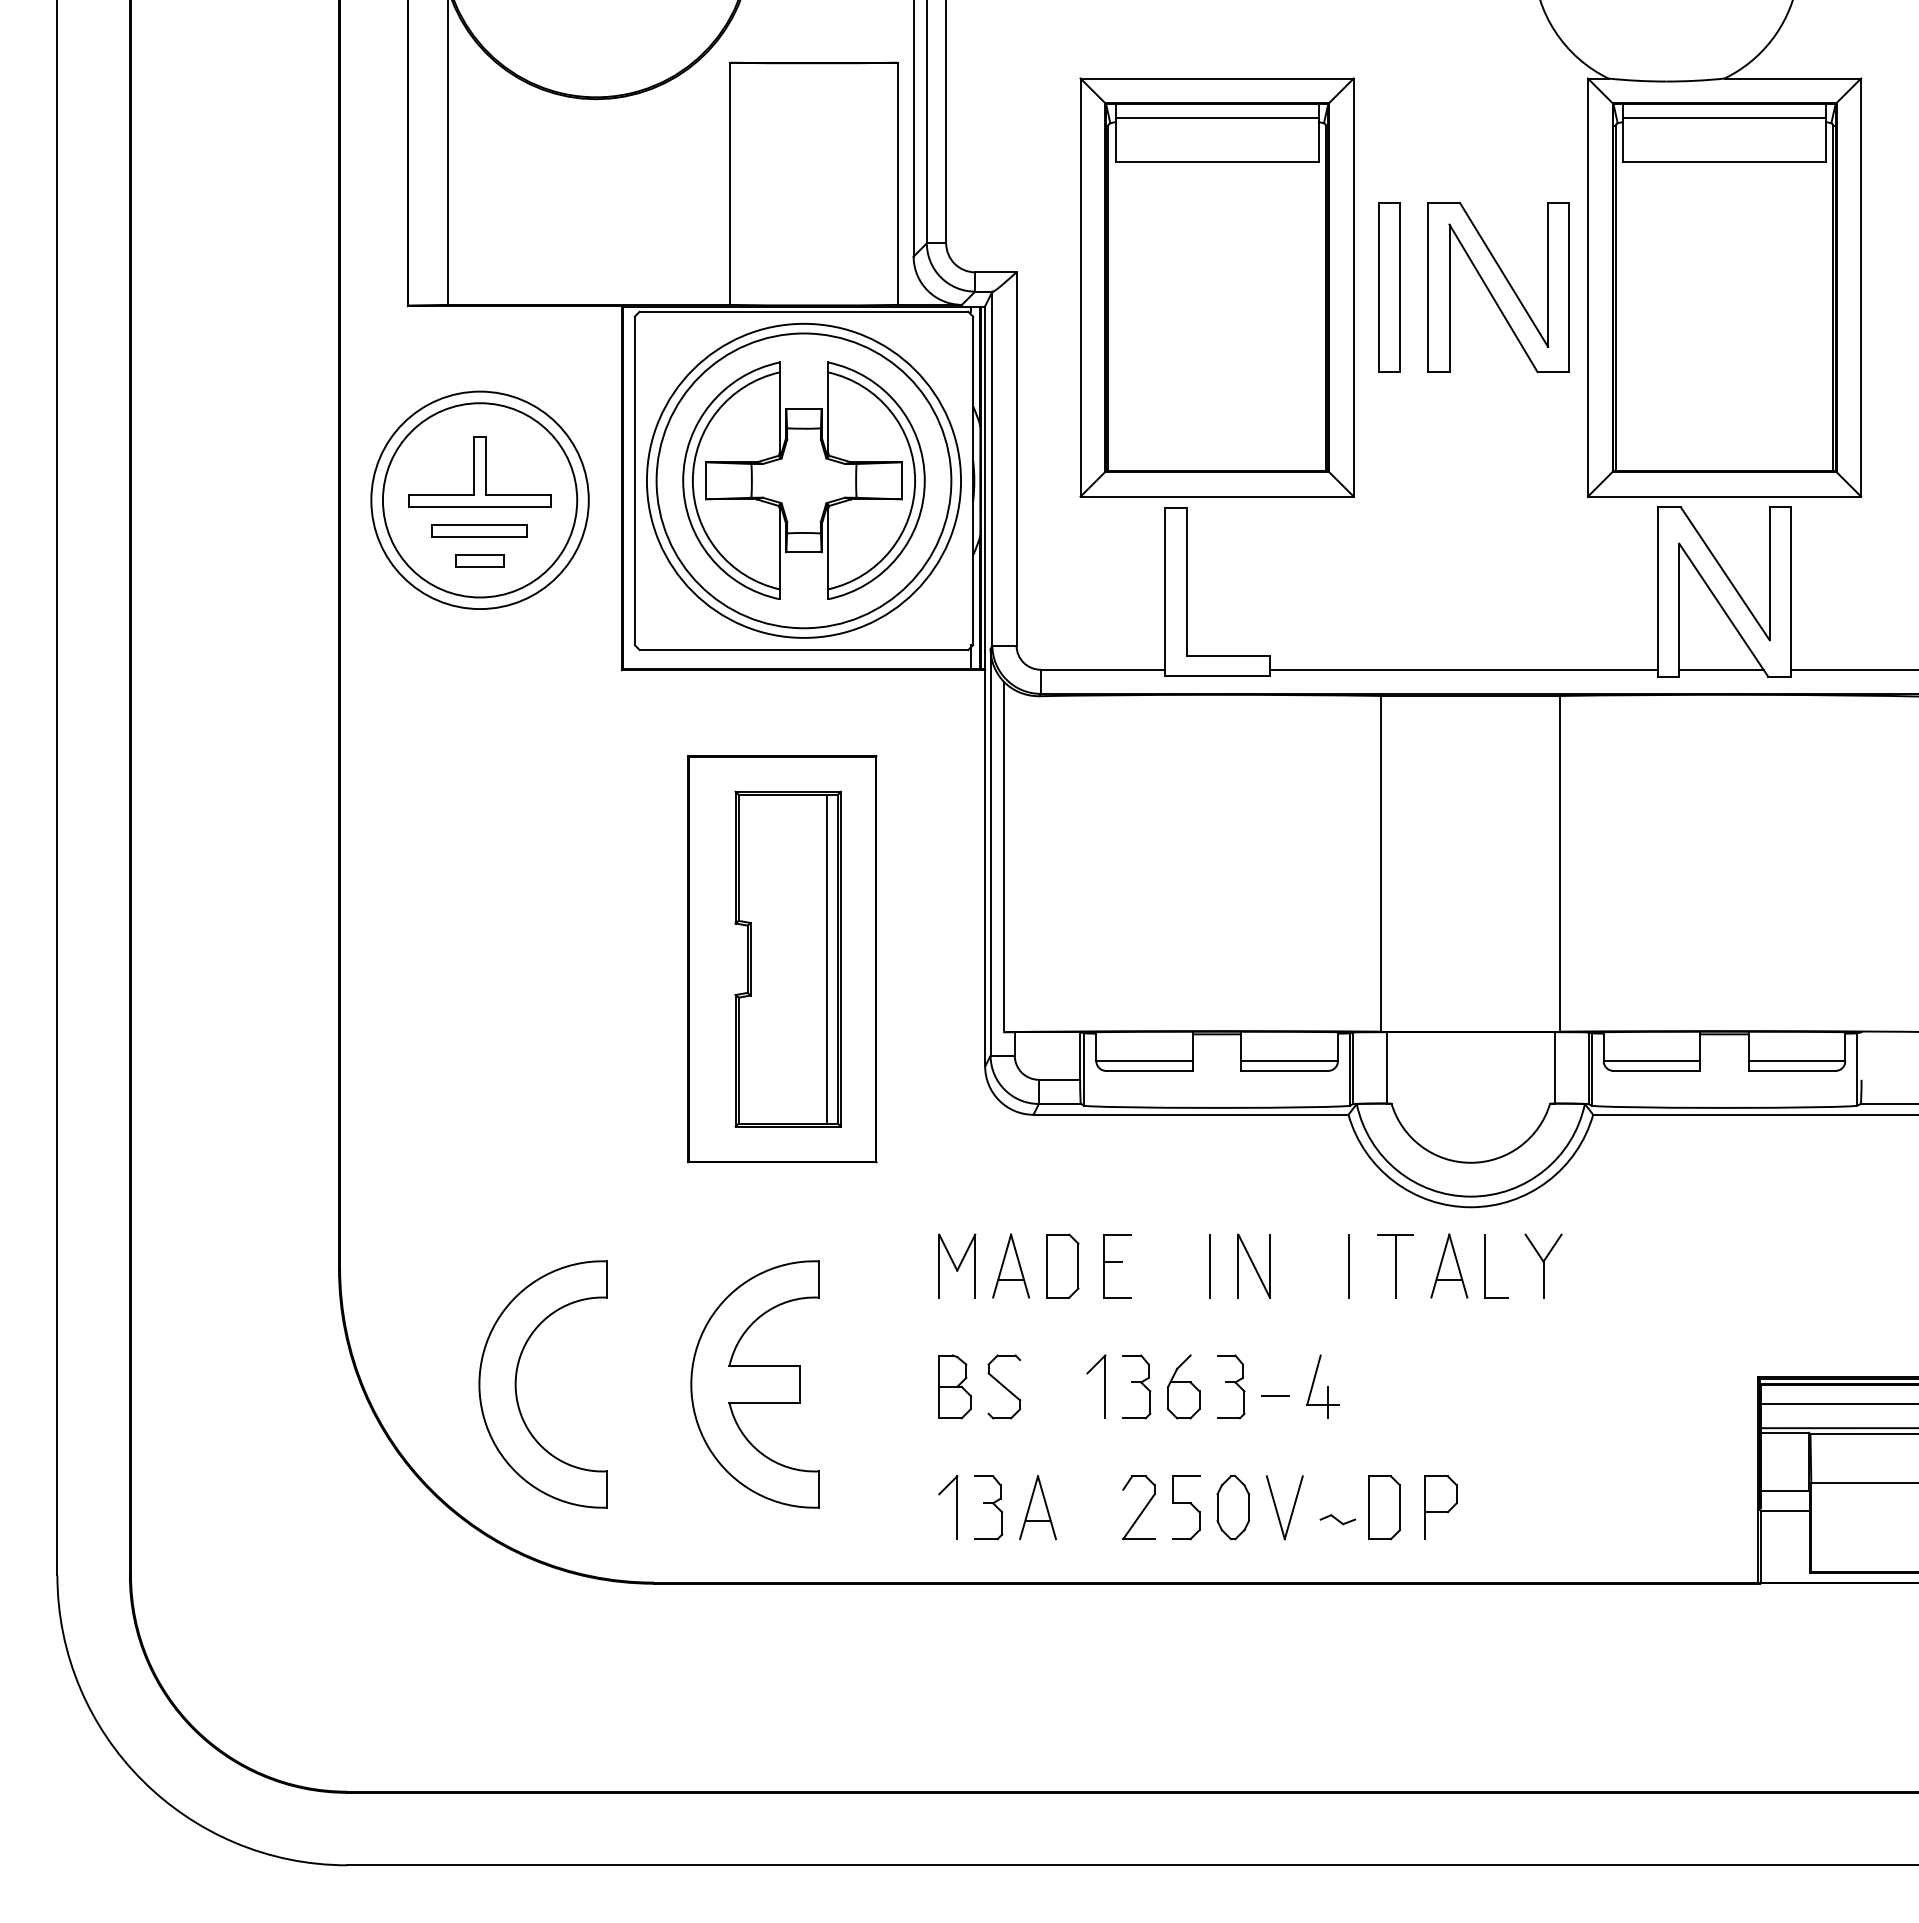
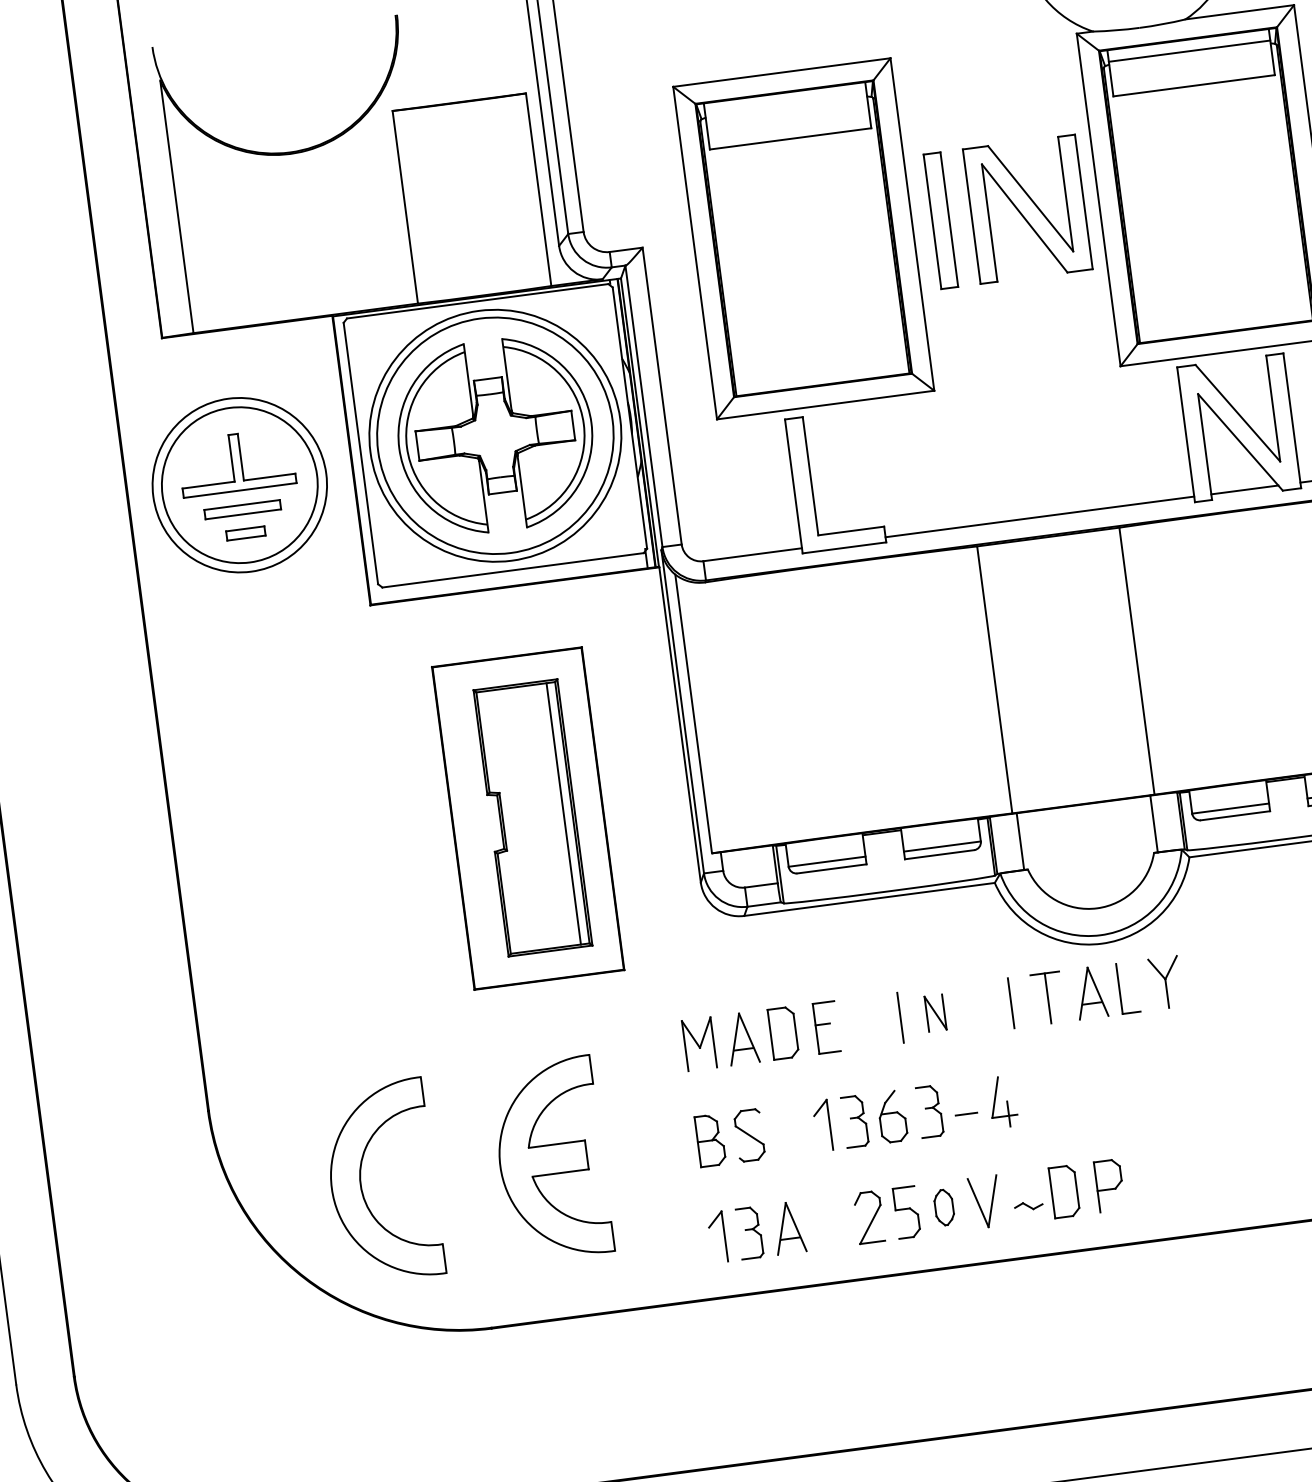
line: (1216, 118) -> (785, 104), removed
part: (1253, 1265) -> (935, 1012), size x0.7
part: (1232, 1507) -> (943, 1207), size x0.7

